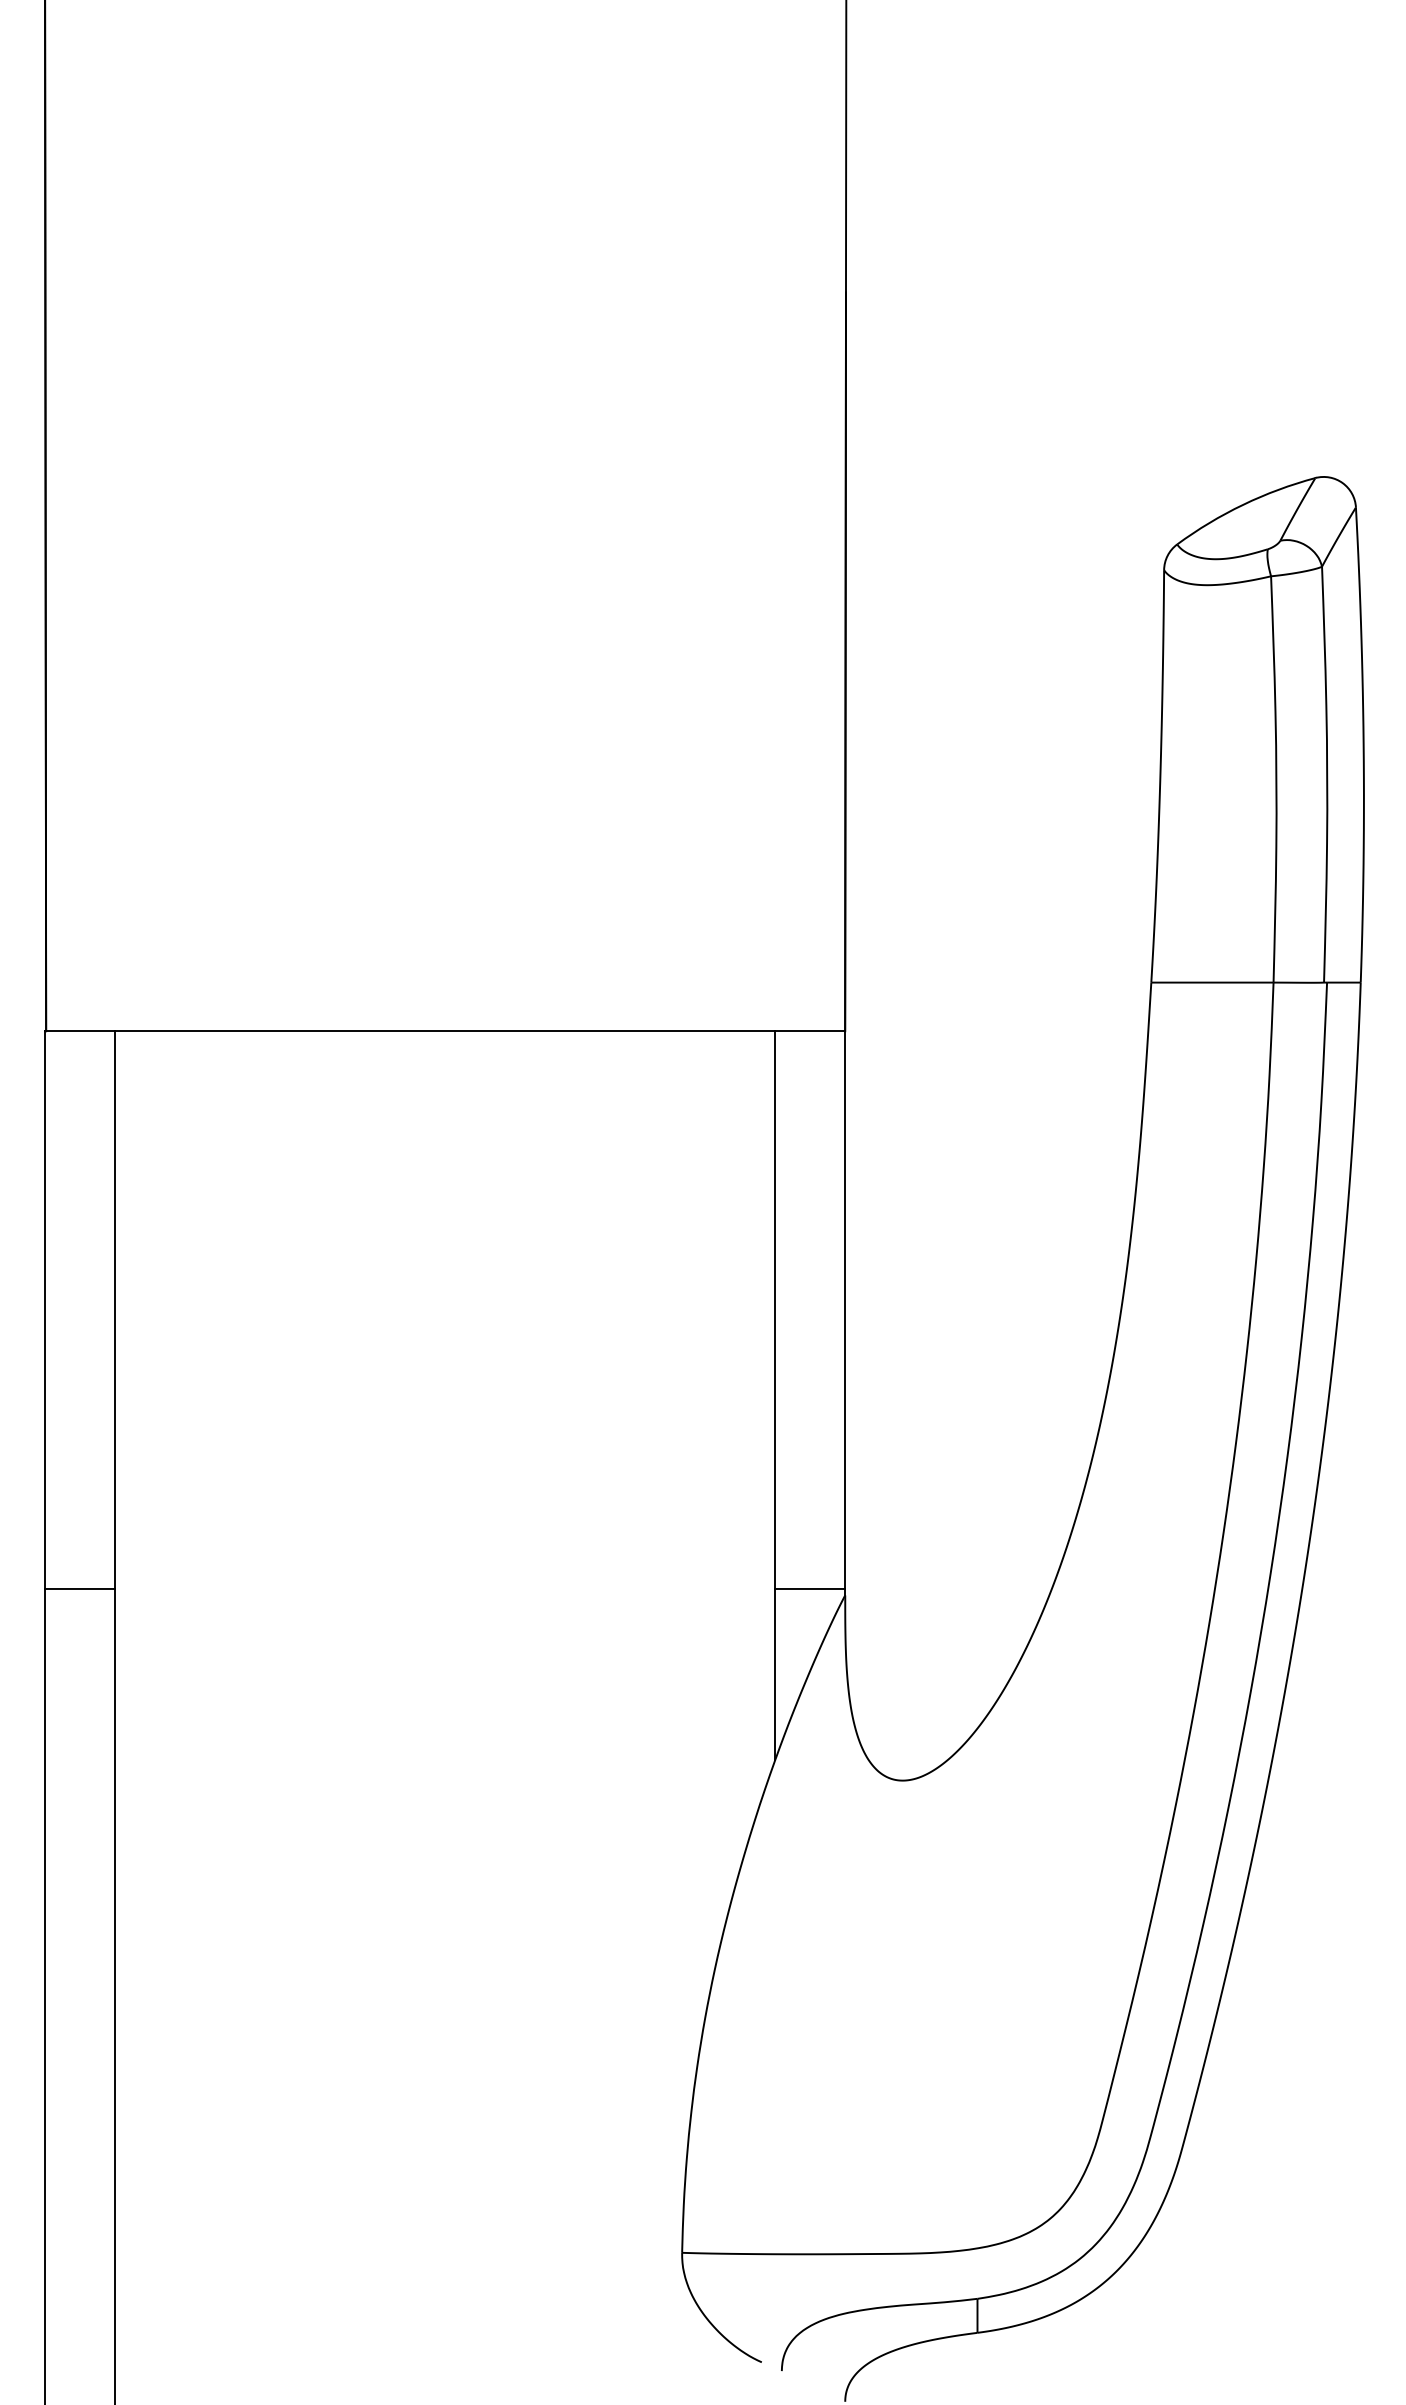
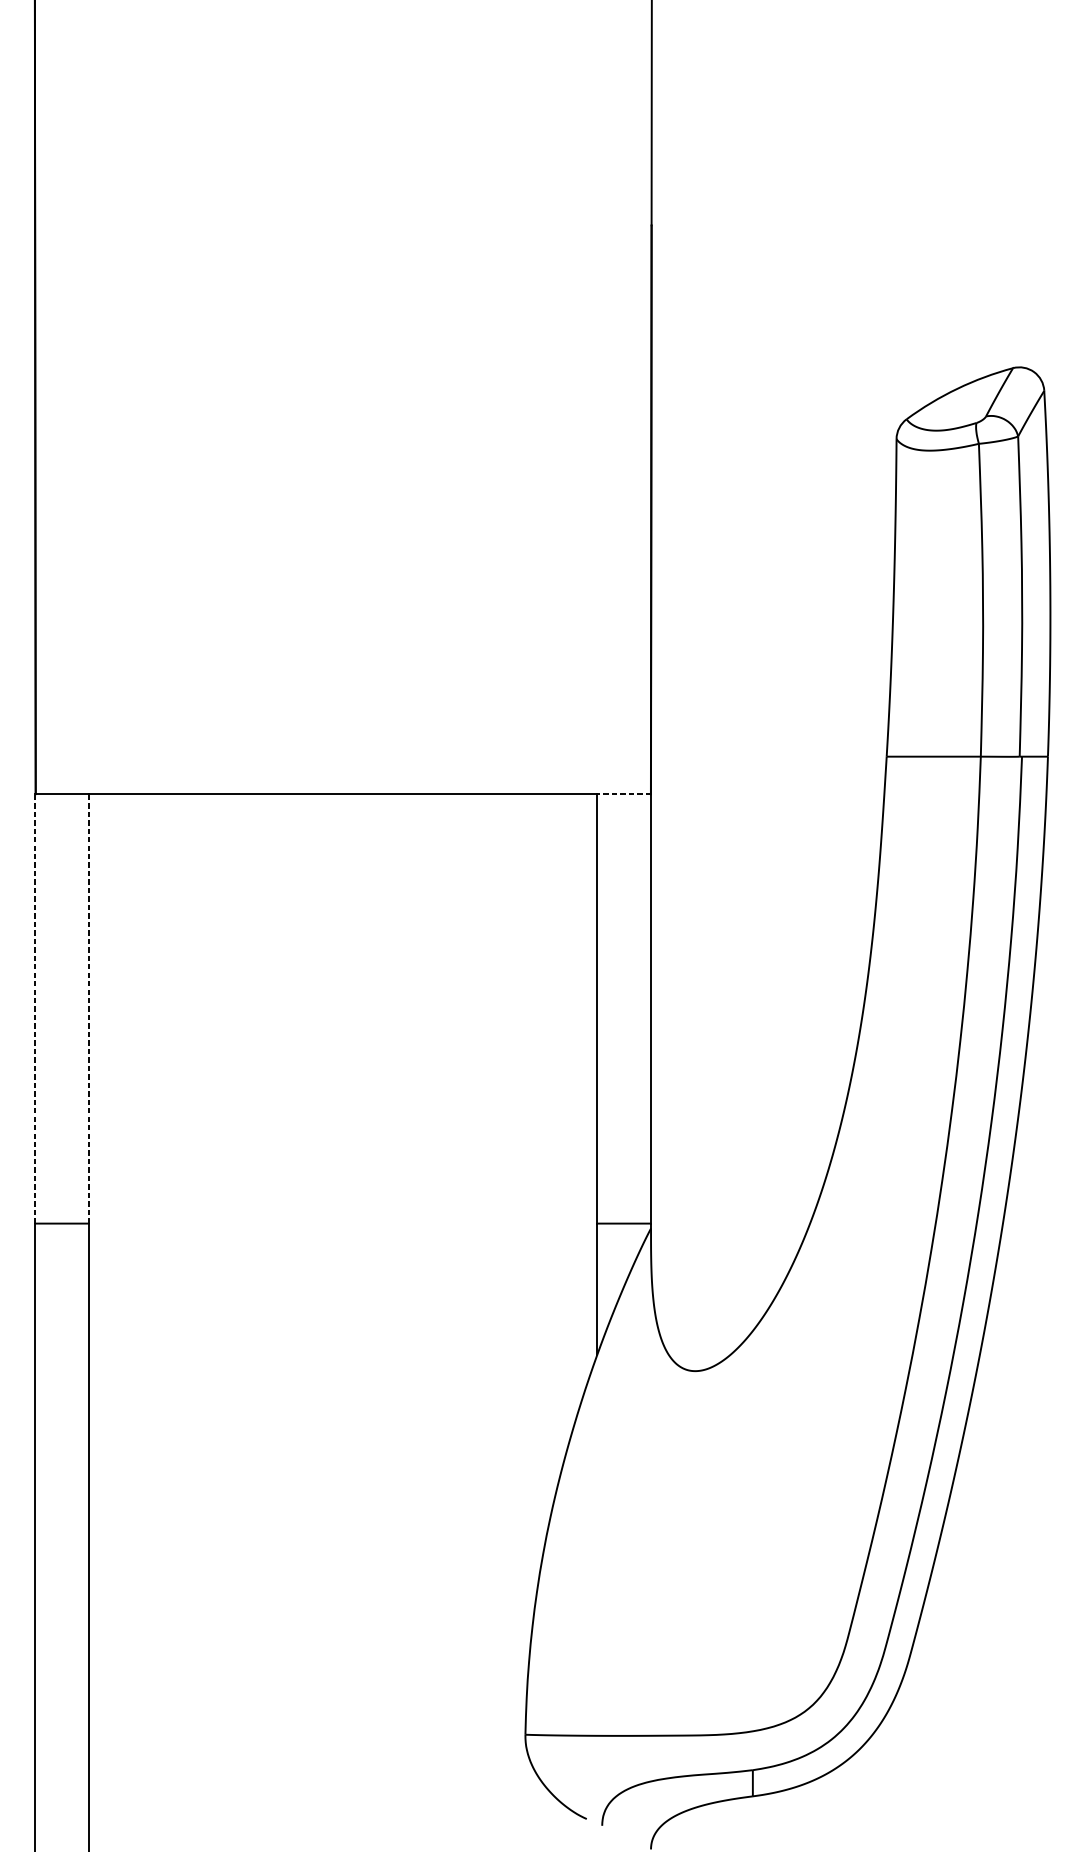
line: (810, 1030) -> (624, 793), solid -> dashed
line: (45, 1309) -> (35, 1008), solid -> dashed
line: (115, 1309) -> (89, 1008), solid -> dashed

